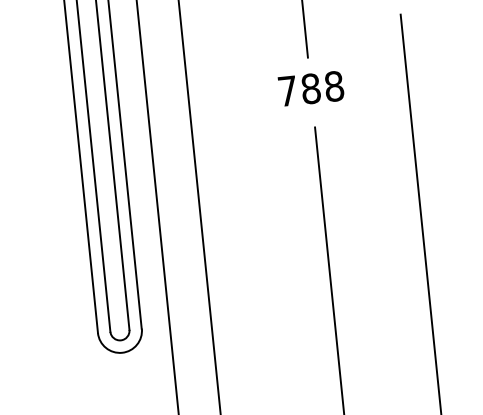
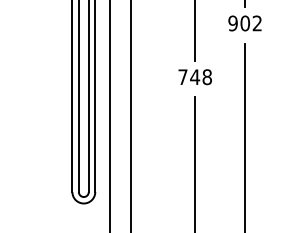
text: (311, 89) -> (195, 77), 788 -> 748

